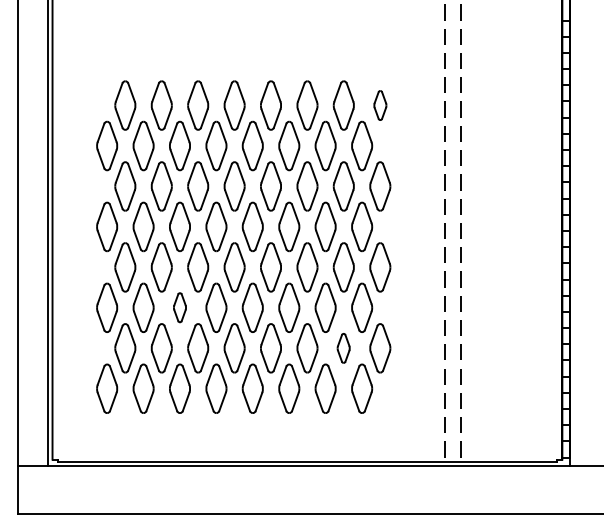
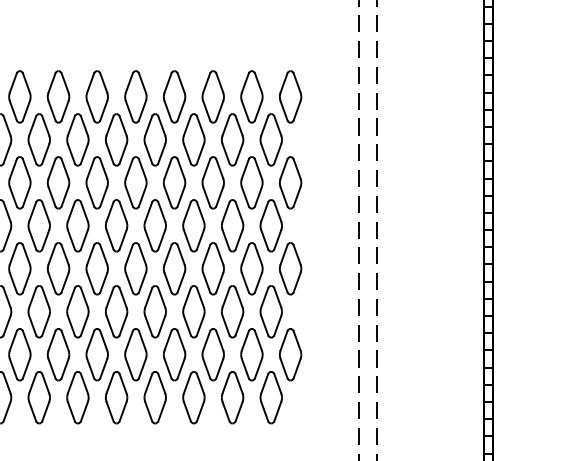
part: (380, 105) -> (290, 96), size x1.67
part: (179, 307) -> (77, 311), size x1.67
part: (343, 348) -> (251, 354), size x1.67

